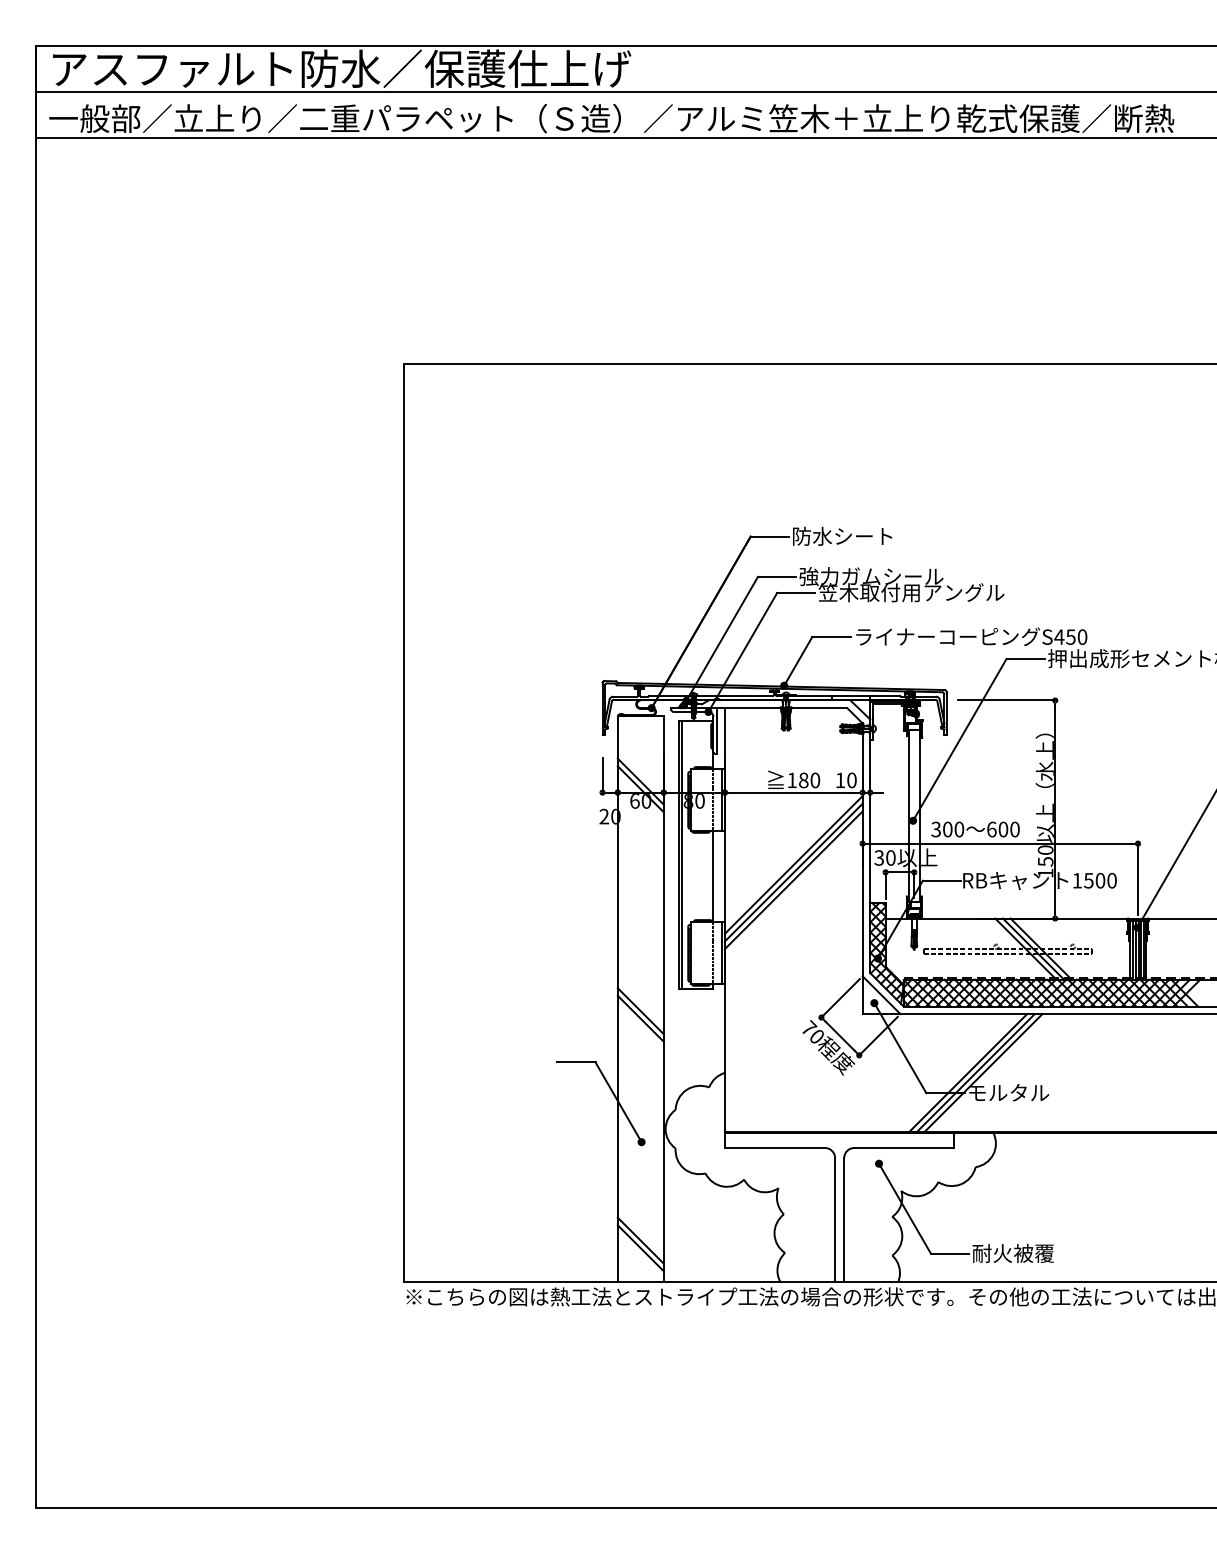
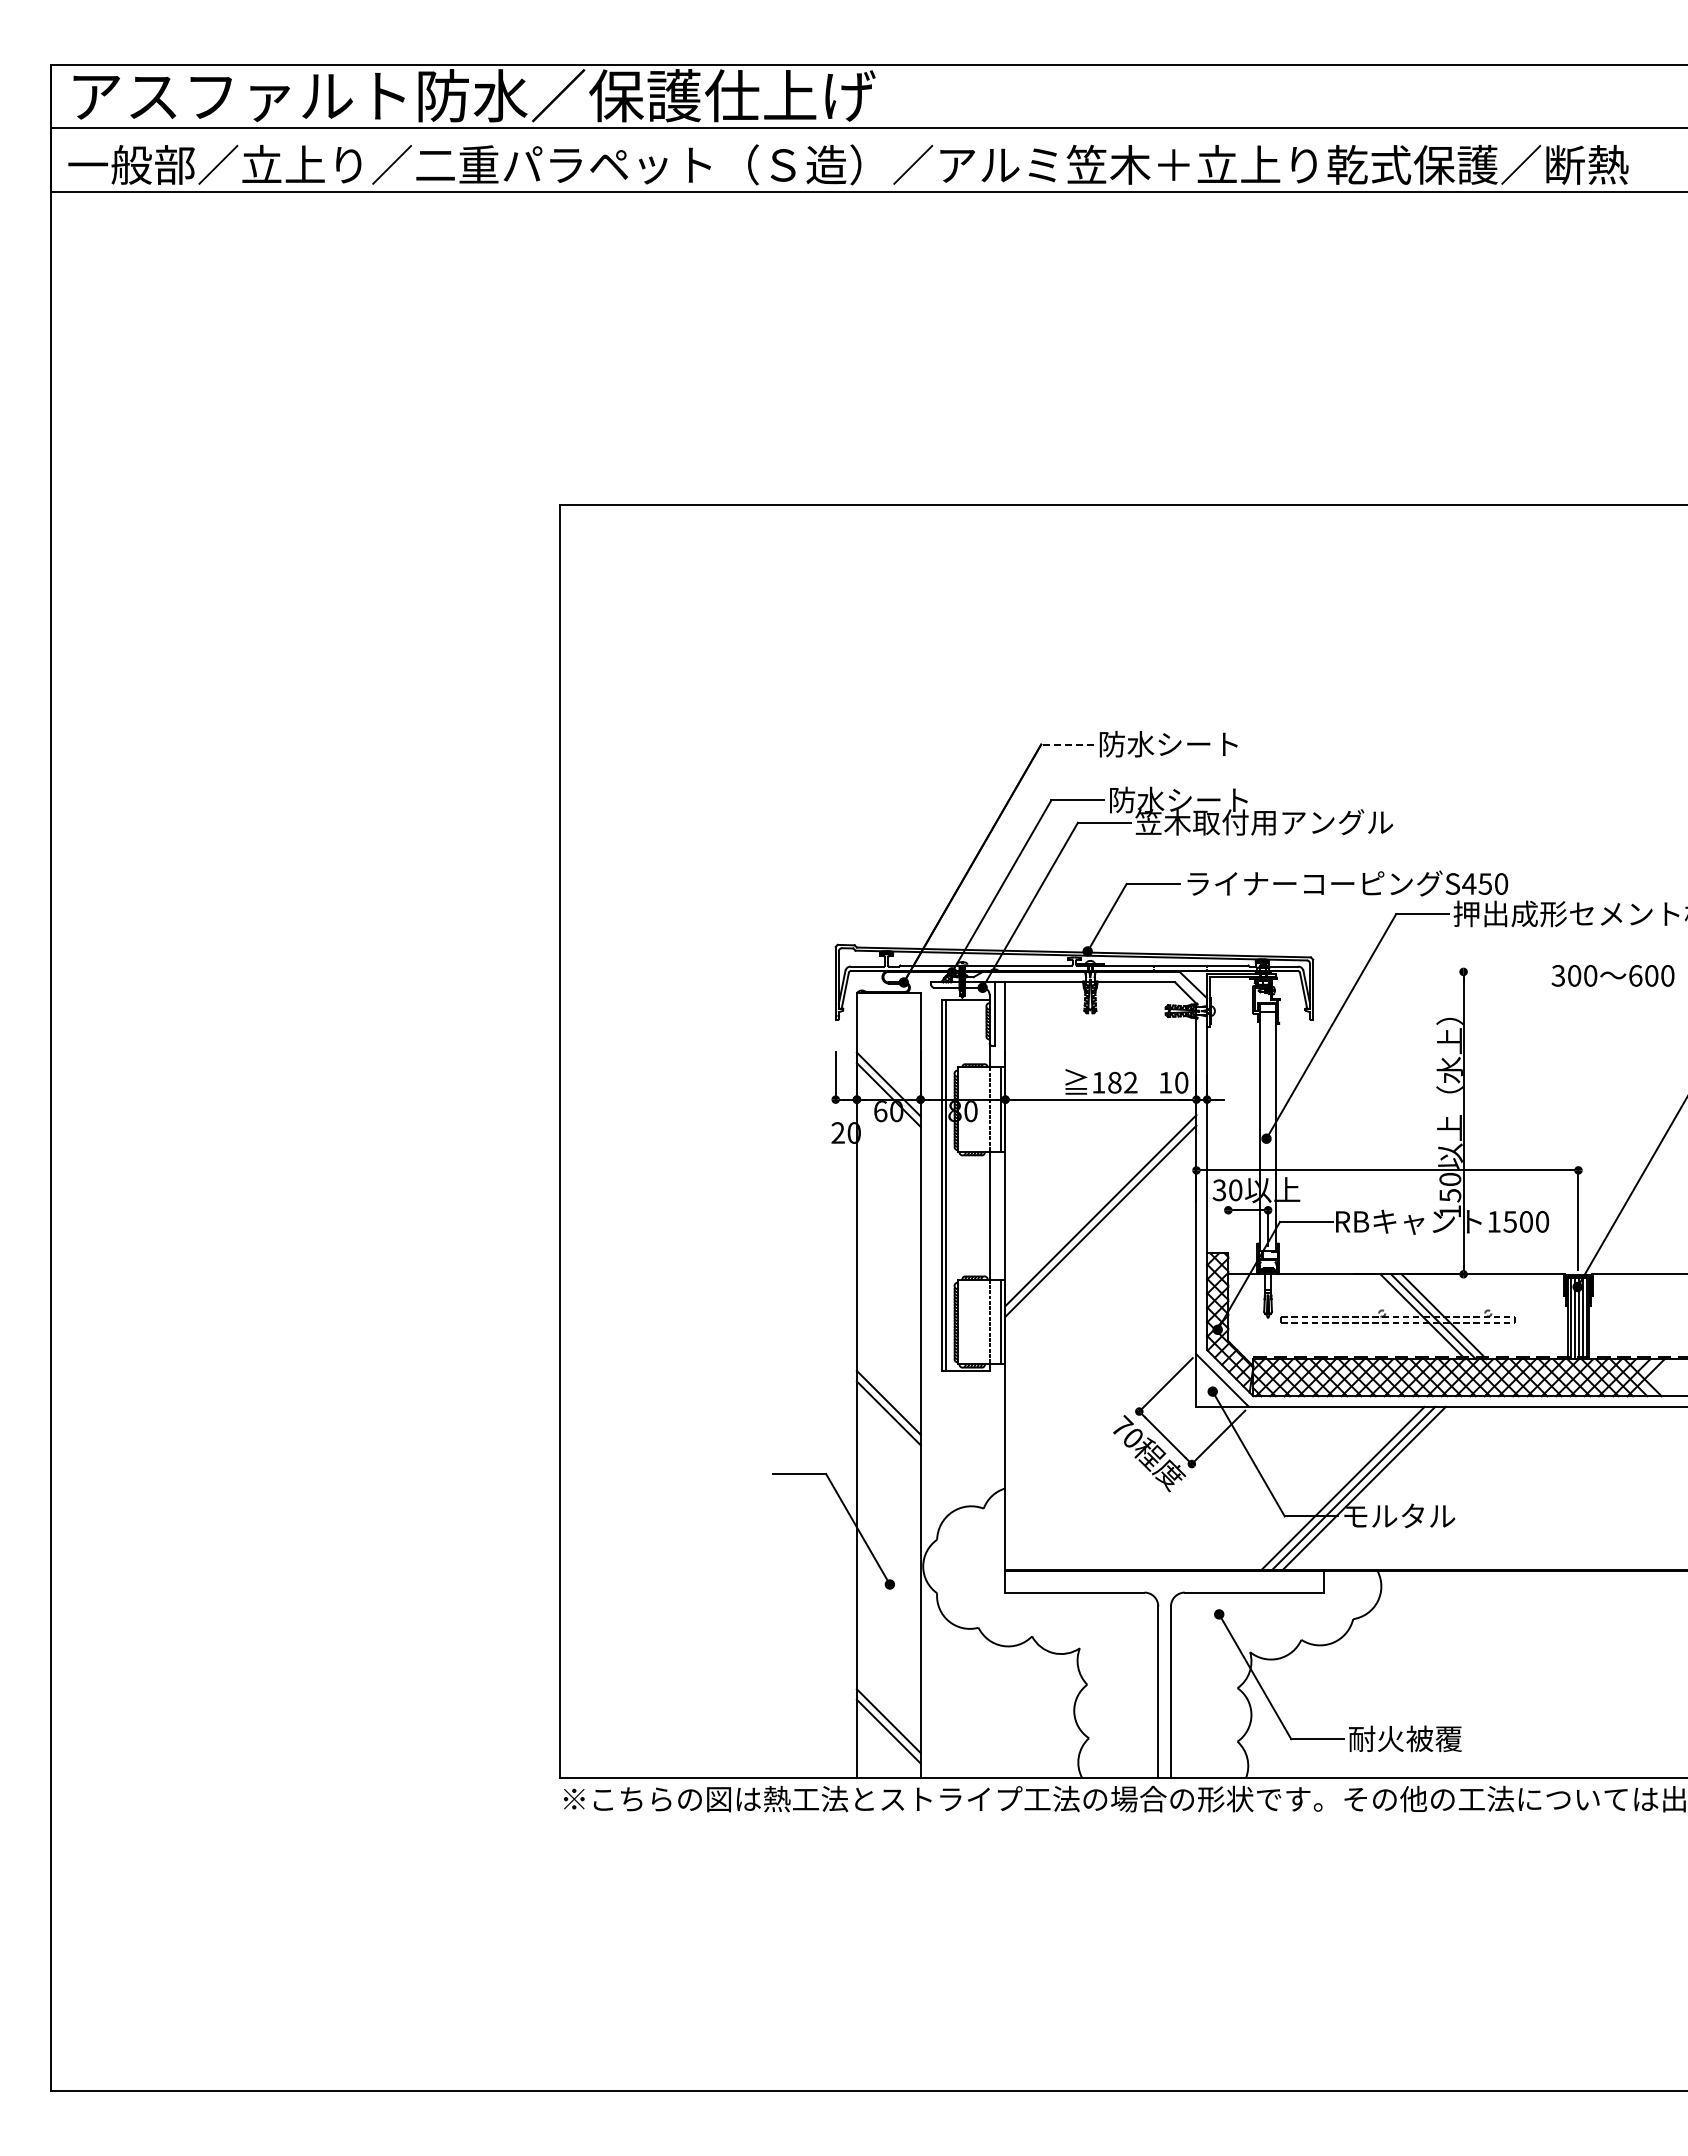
line: (769, 536) -> (1067, 744), solid -> dashed
text: (871, 576) -> (1208, 799), 強力ガムシール -> 防水シート
line: (1006, 700) -> (1395, 971), removed
text: (815, 780) -> (1130, 1082), 180 -> 182
text: (975, 829) -> (1612, 975), moved
line: (793, 864) -> (1100, 1199), removed
line: (885, 885) -> (1228, 1228), removed

